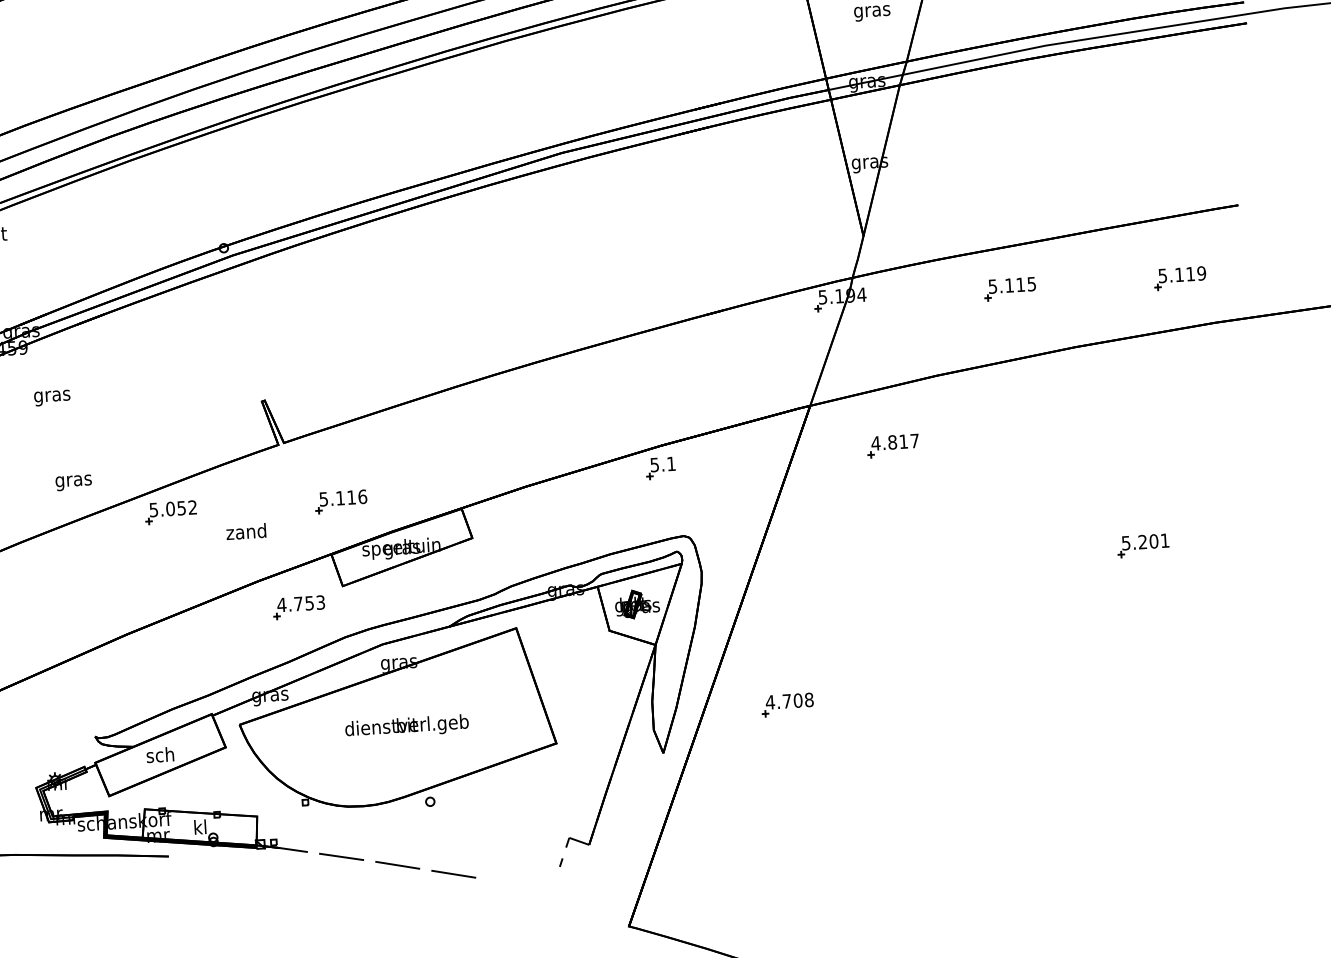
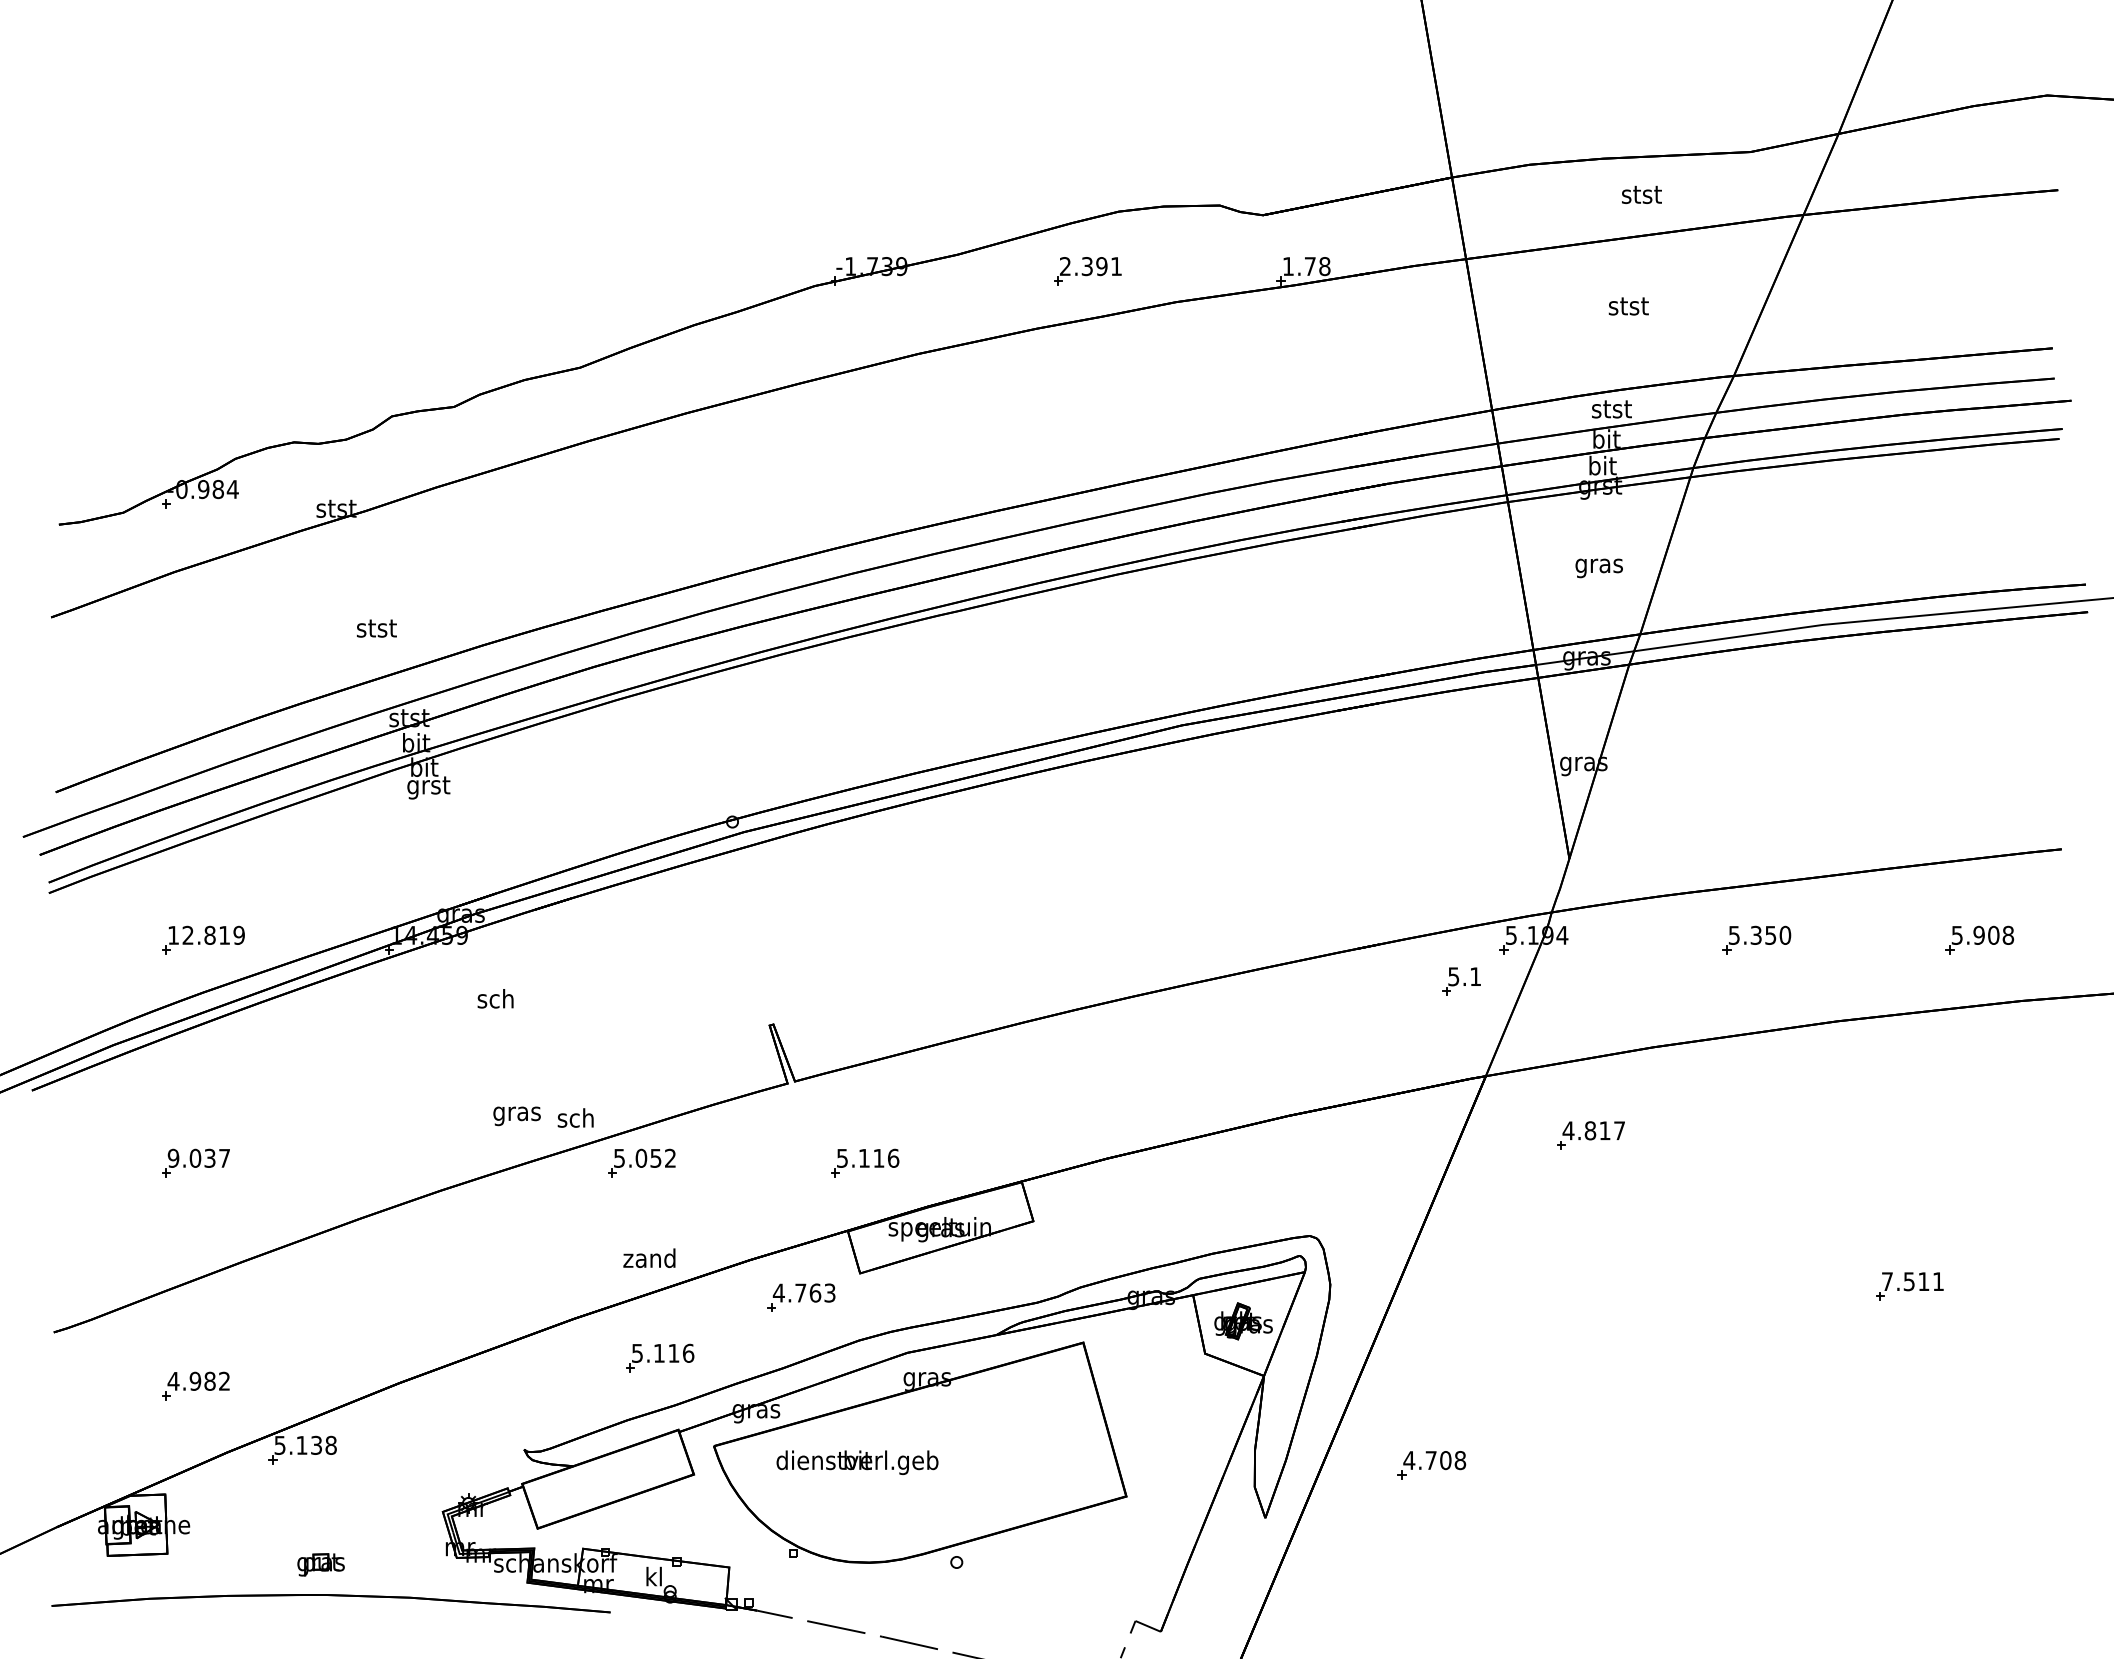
text: (1190, 273) -> (1993, 934), 5.119 -> 5.908
text: (1020, 284) -> (1770, 934), 5.115 -> 5.350
text: (51, 396) -> (495, 1001), gras -> sch
part: (660, 468) -> (1461, 981), moved
text: (246, 531) -> (649, 1257), moved
text: (1139, 542) -> (1905, 1281), 5.201 -> 7.511
text: (309, 602) -> (815, 1292), 4.753 -> 4.763
part: (194, 659) -> (660, 1357), added
text: (407, 726) -> (857, 1462), moved
text: (160, 754) -> (575, 1117), moved

